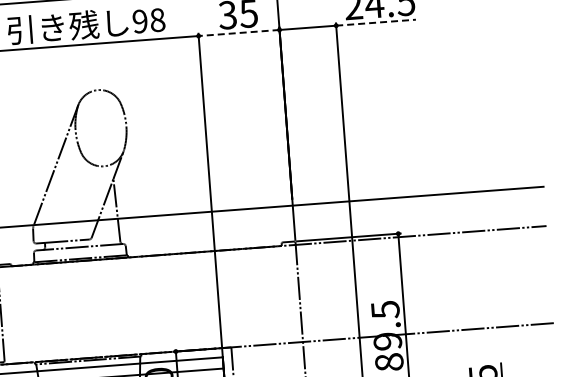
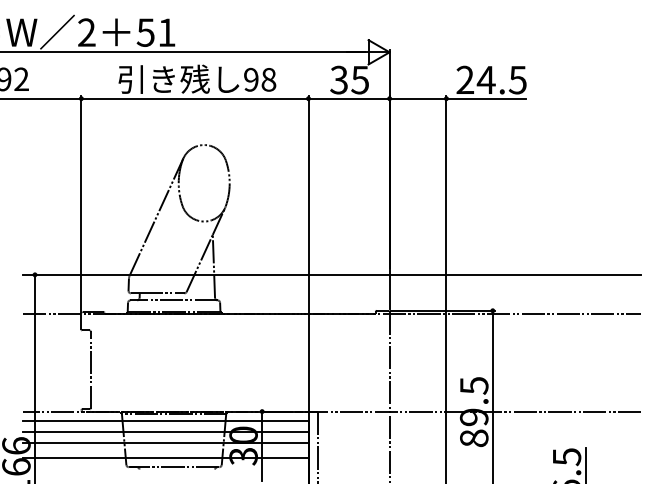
line: (376, 22) -> (486, 98), dashed -> solid
line: (239, 32) -> (349, 98), dashed -> solid

